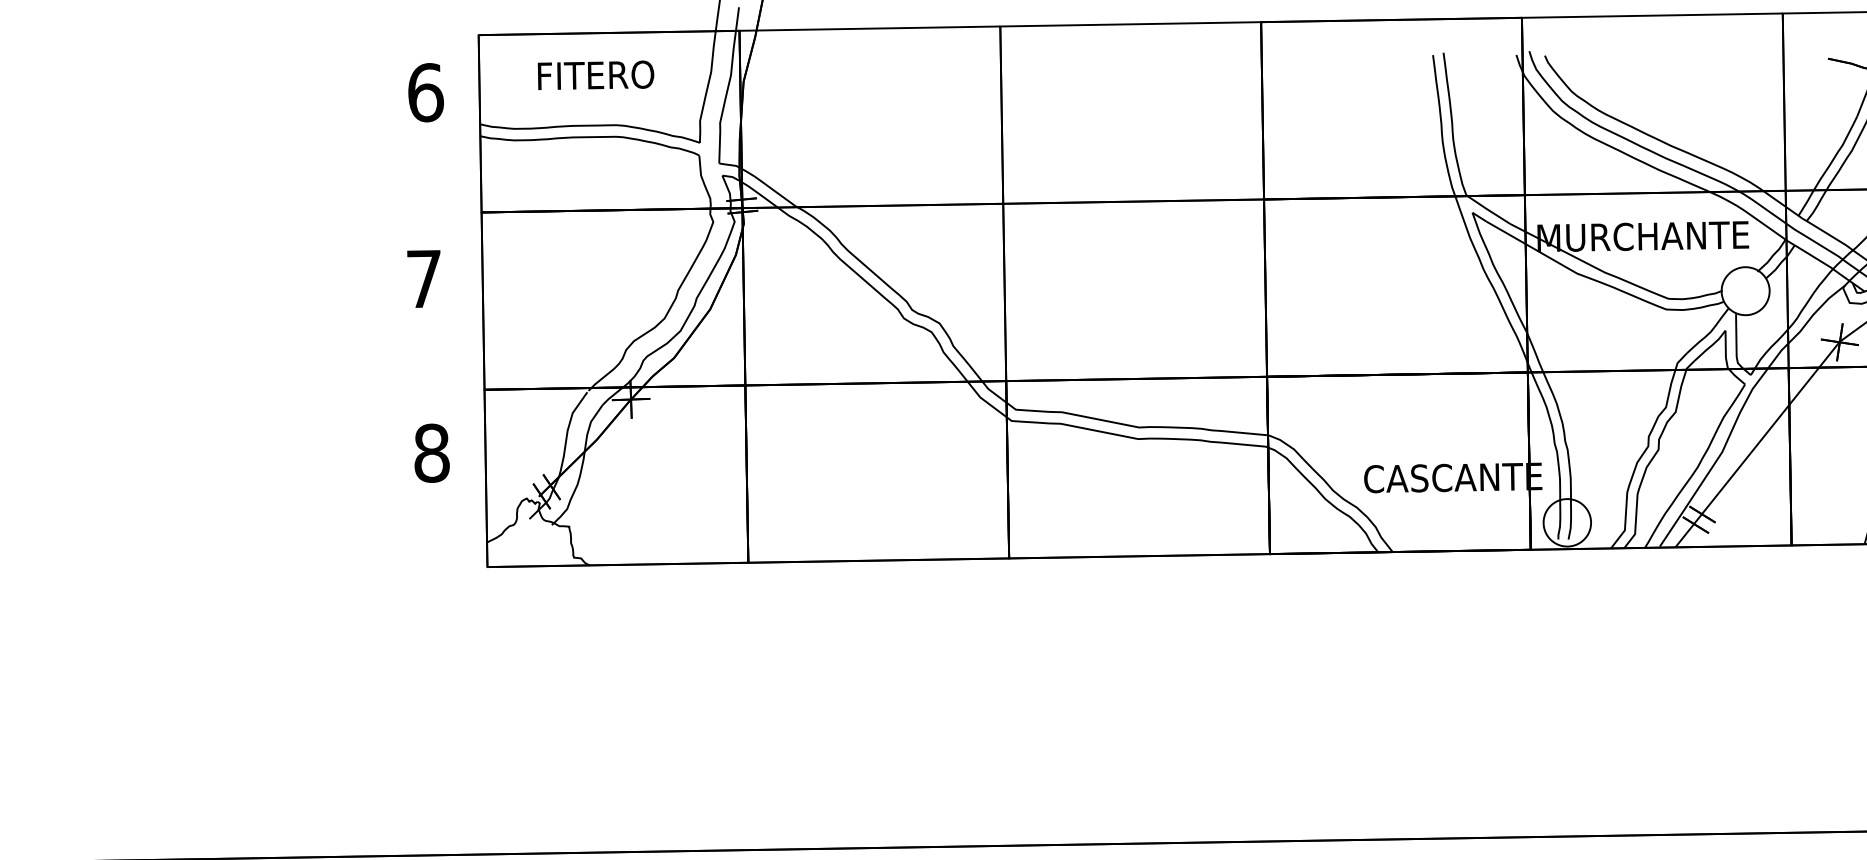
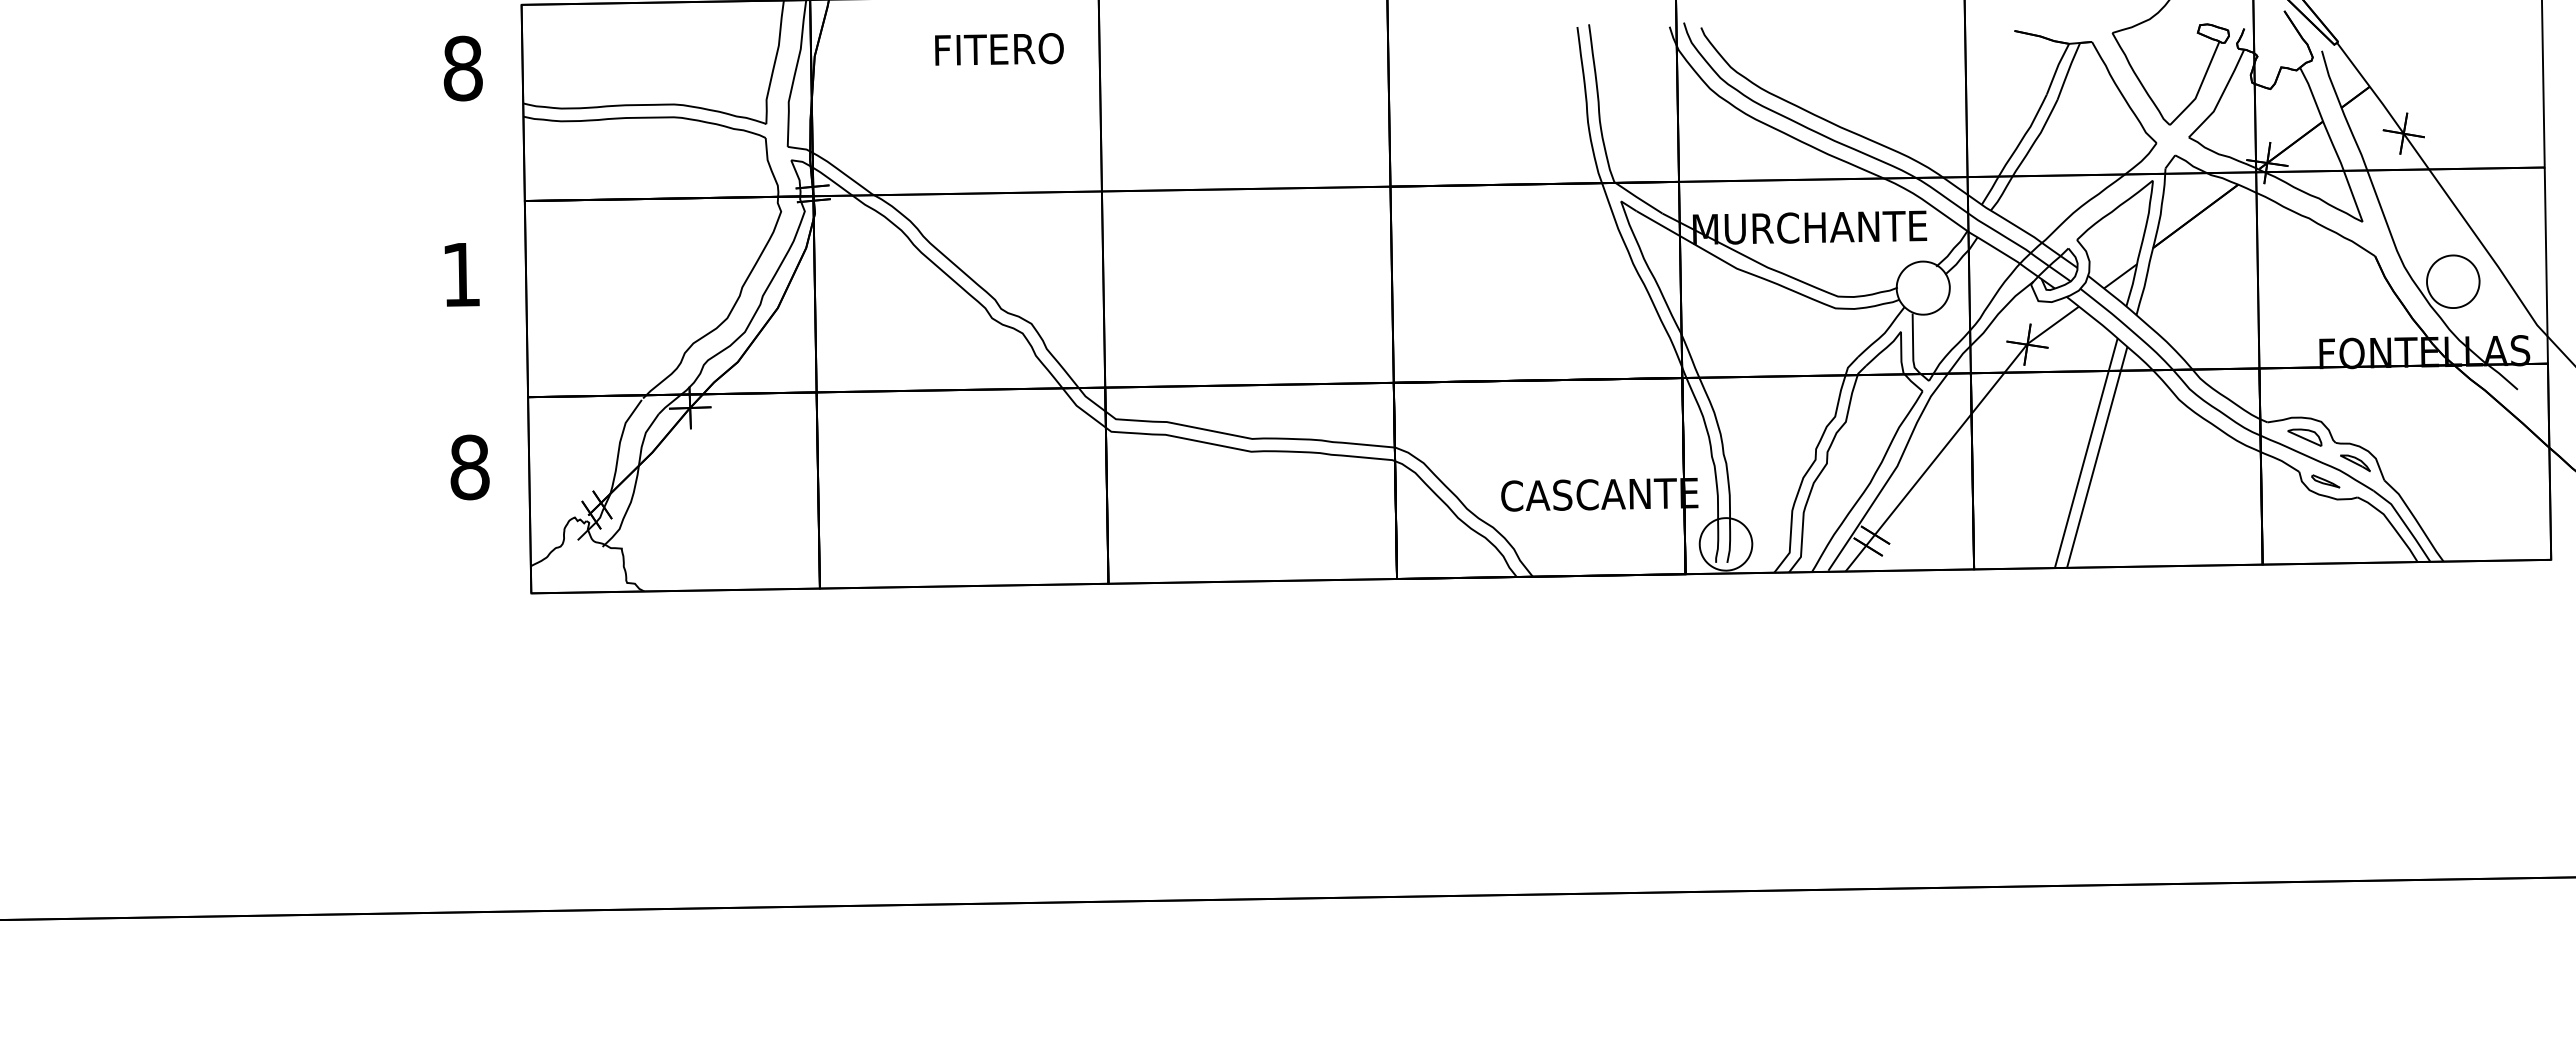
text: (596, 75) -> (999, 49), moved
text: (426, 92) -> (463, 68), 6 -> 8
text: (423, 278) -> (460, 274), 7 -> 1

